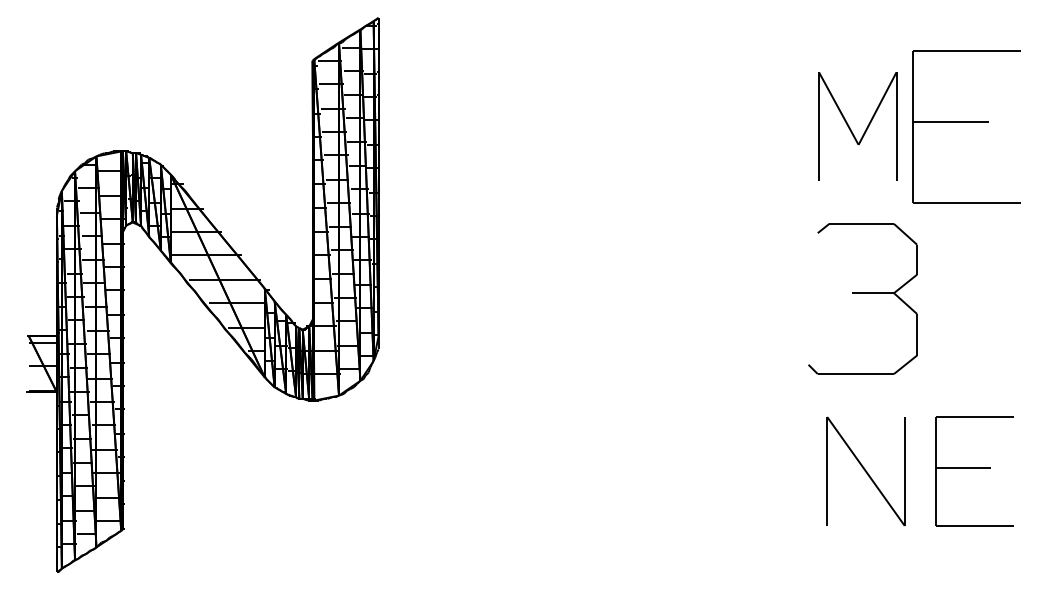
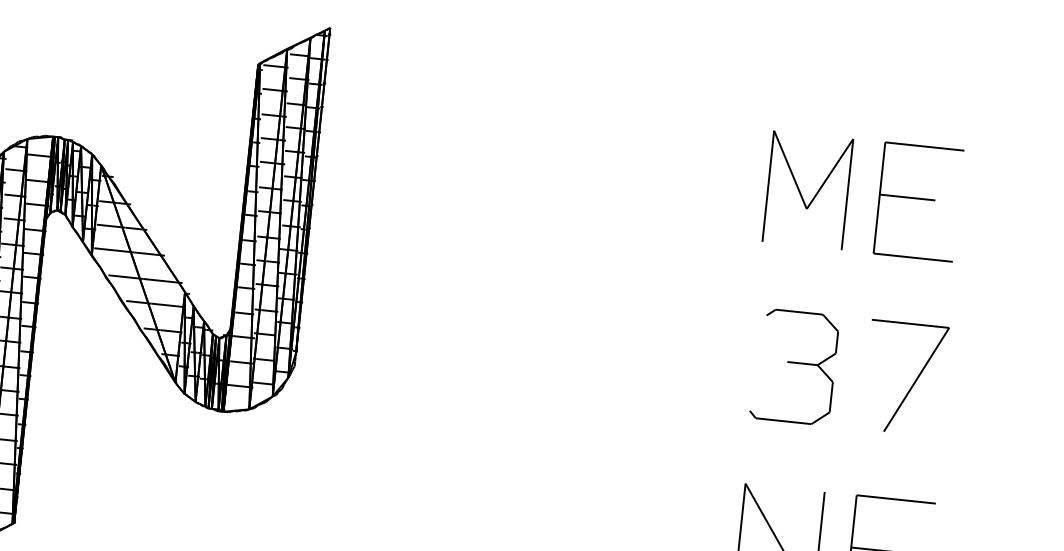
part: (965, 126) -> (917, 201), size x0.71
part: (862, 299) -> (794, 367), size x0.71
part: (979, 302) -> (913, 382), added

